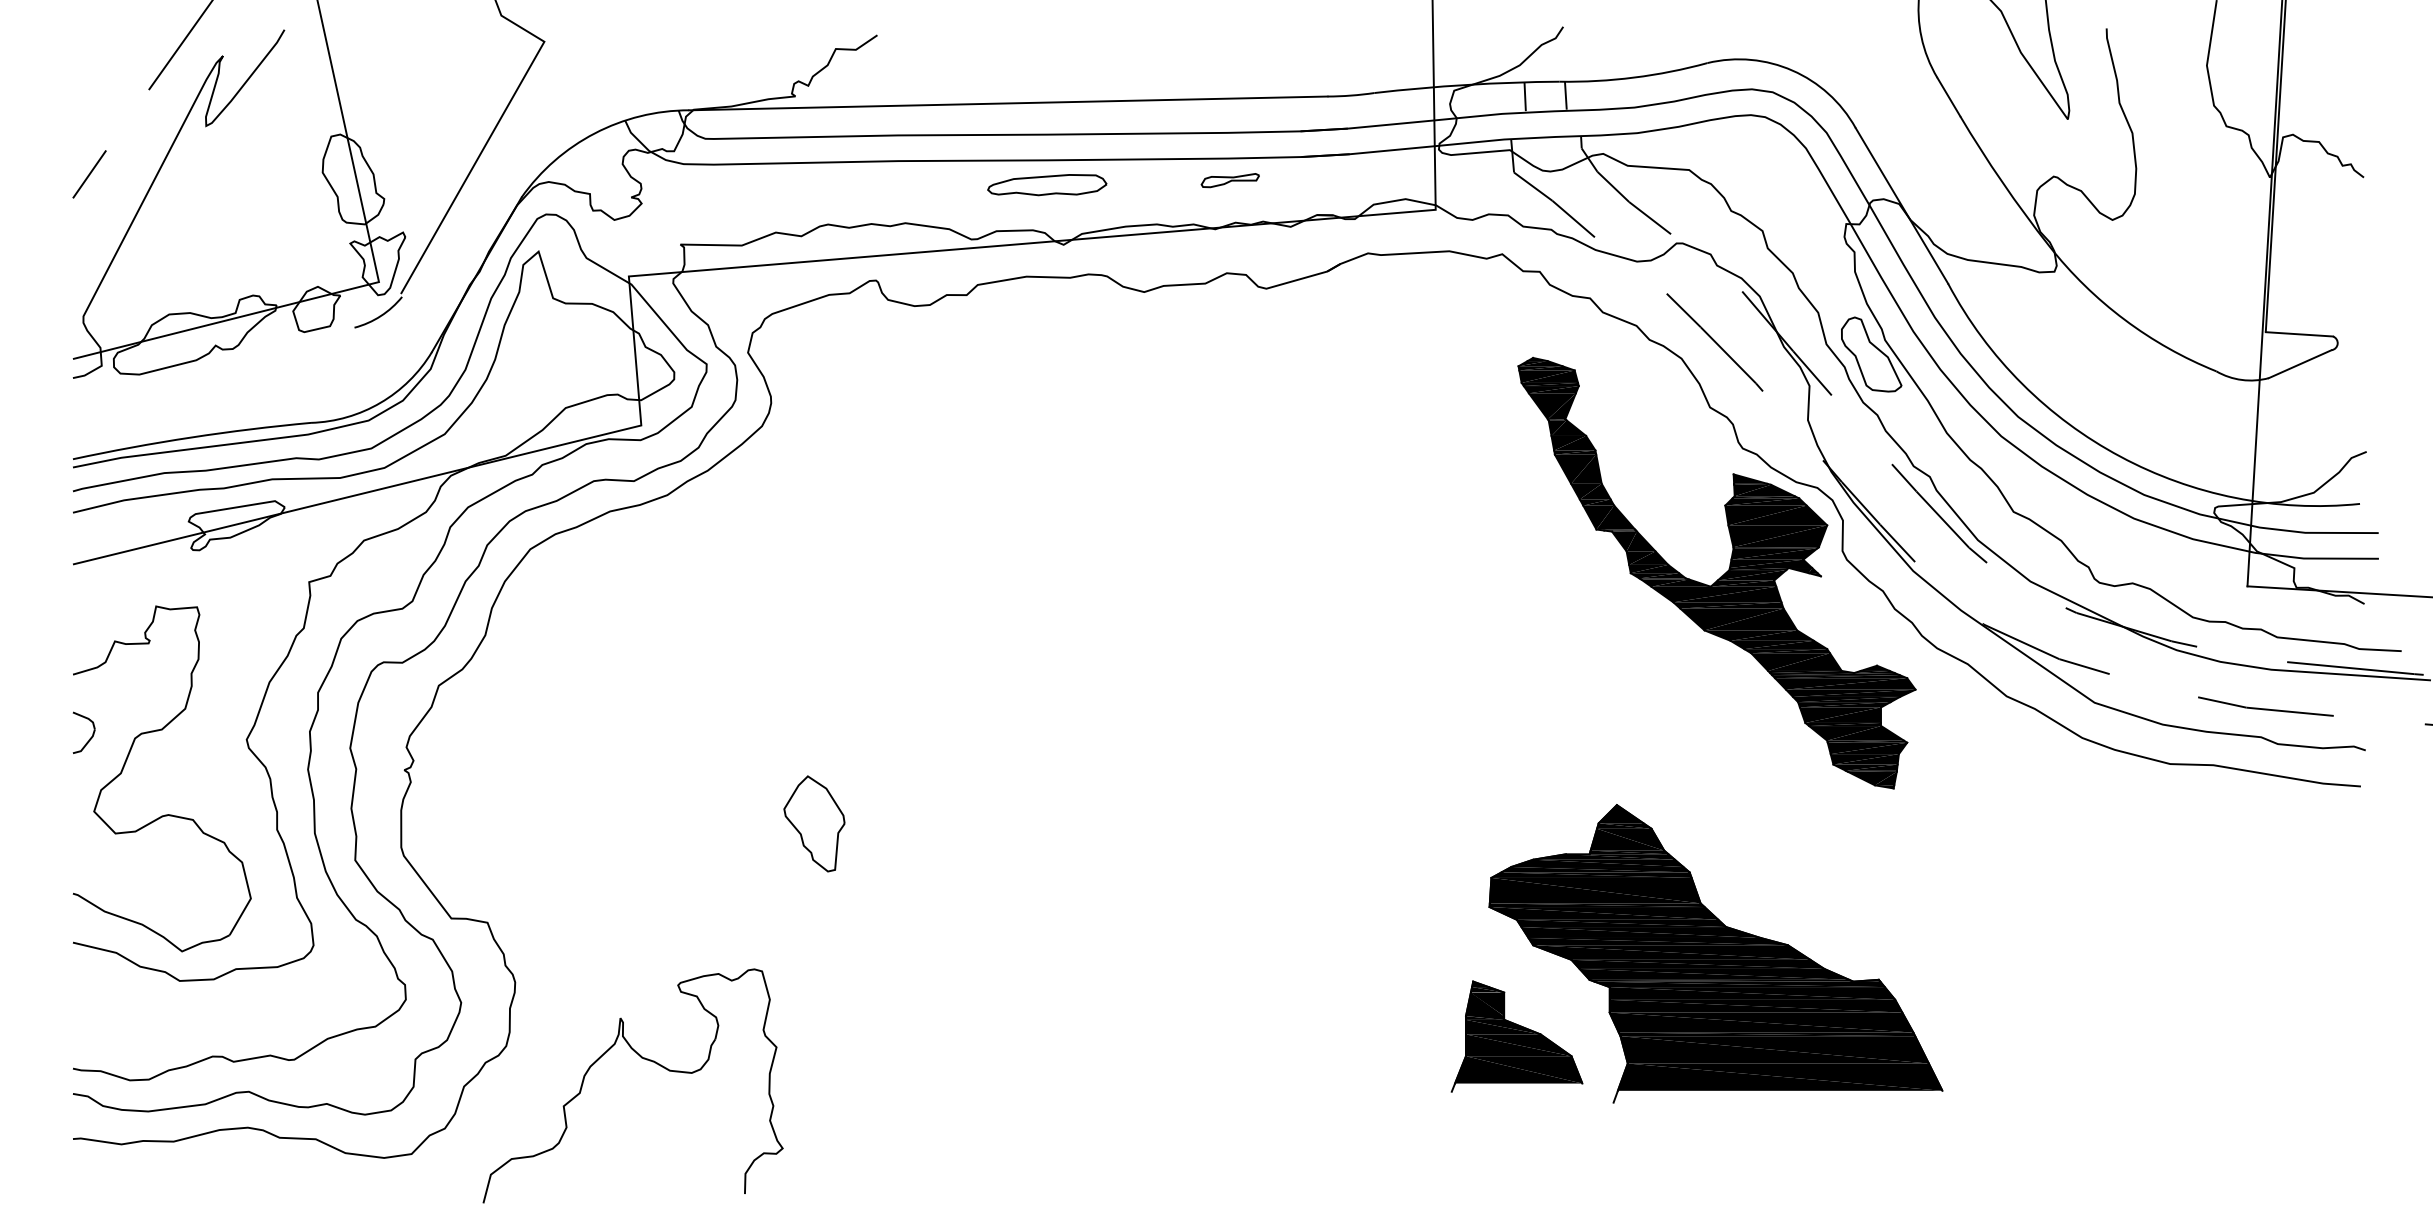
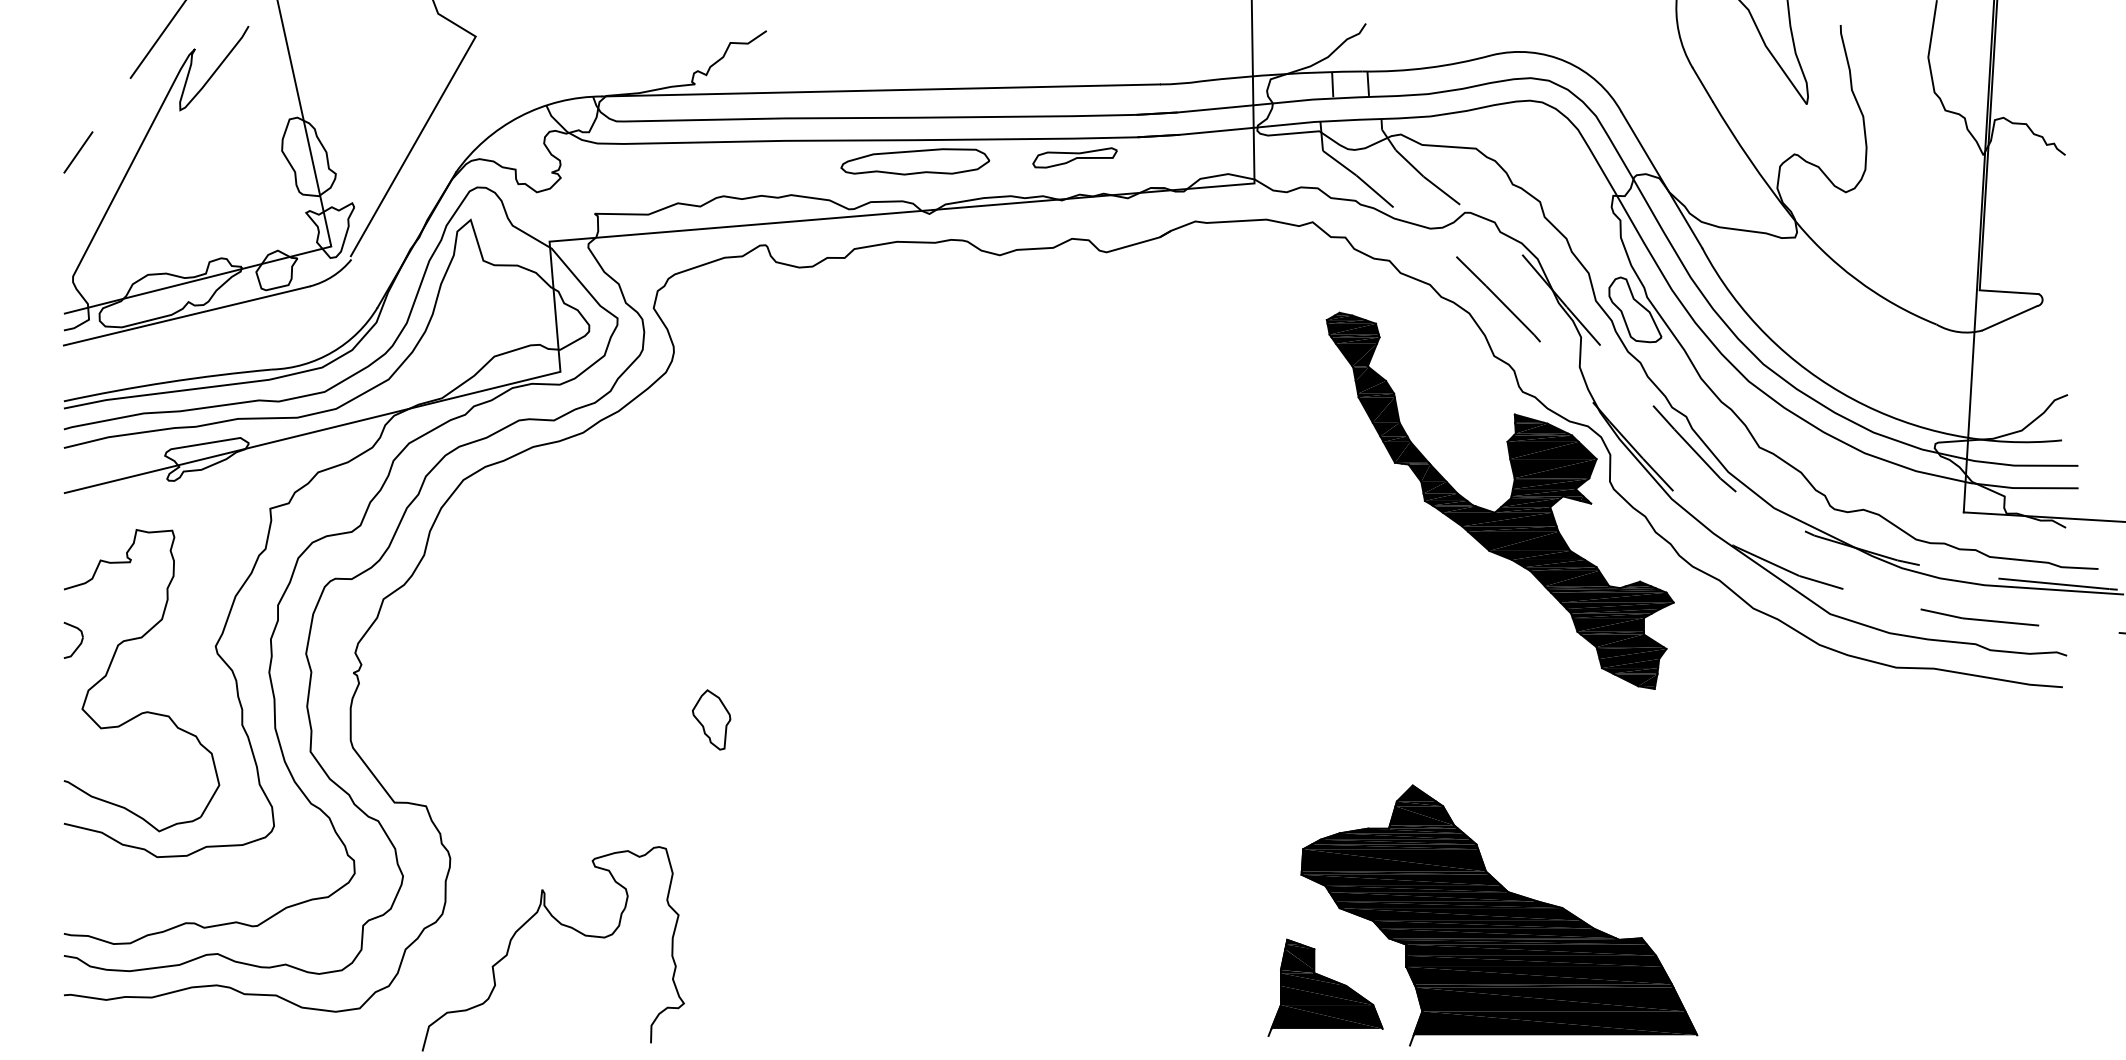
part: (1230, 180) -> (1075, 157), size x1.67
part: (1046, 184) -> (914, 161), size x1.43
line: (213, 361) -> (186, 315), added
part: (813, 823) -> (710, 719), size x0.71
part: (1696, 953) -> (1482, 915), moved

